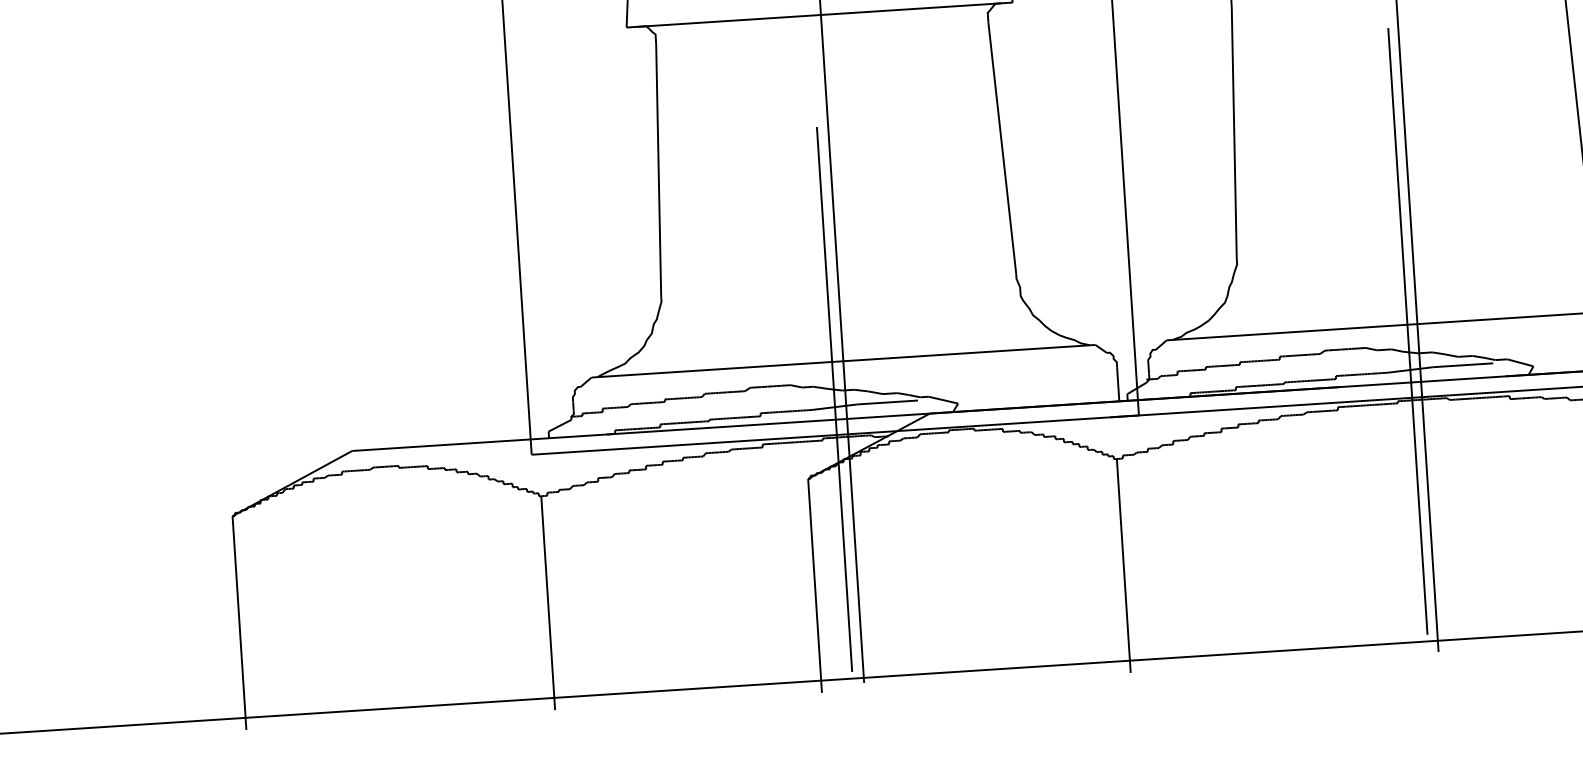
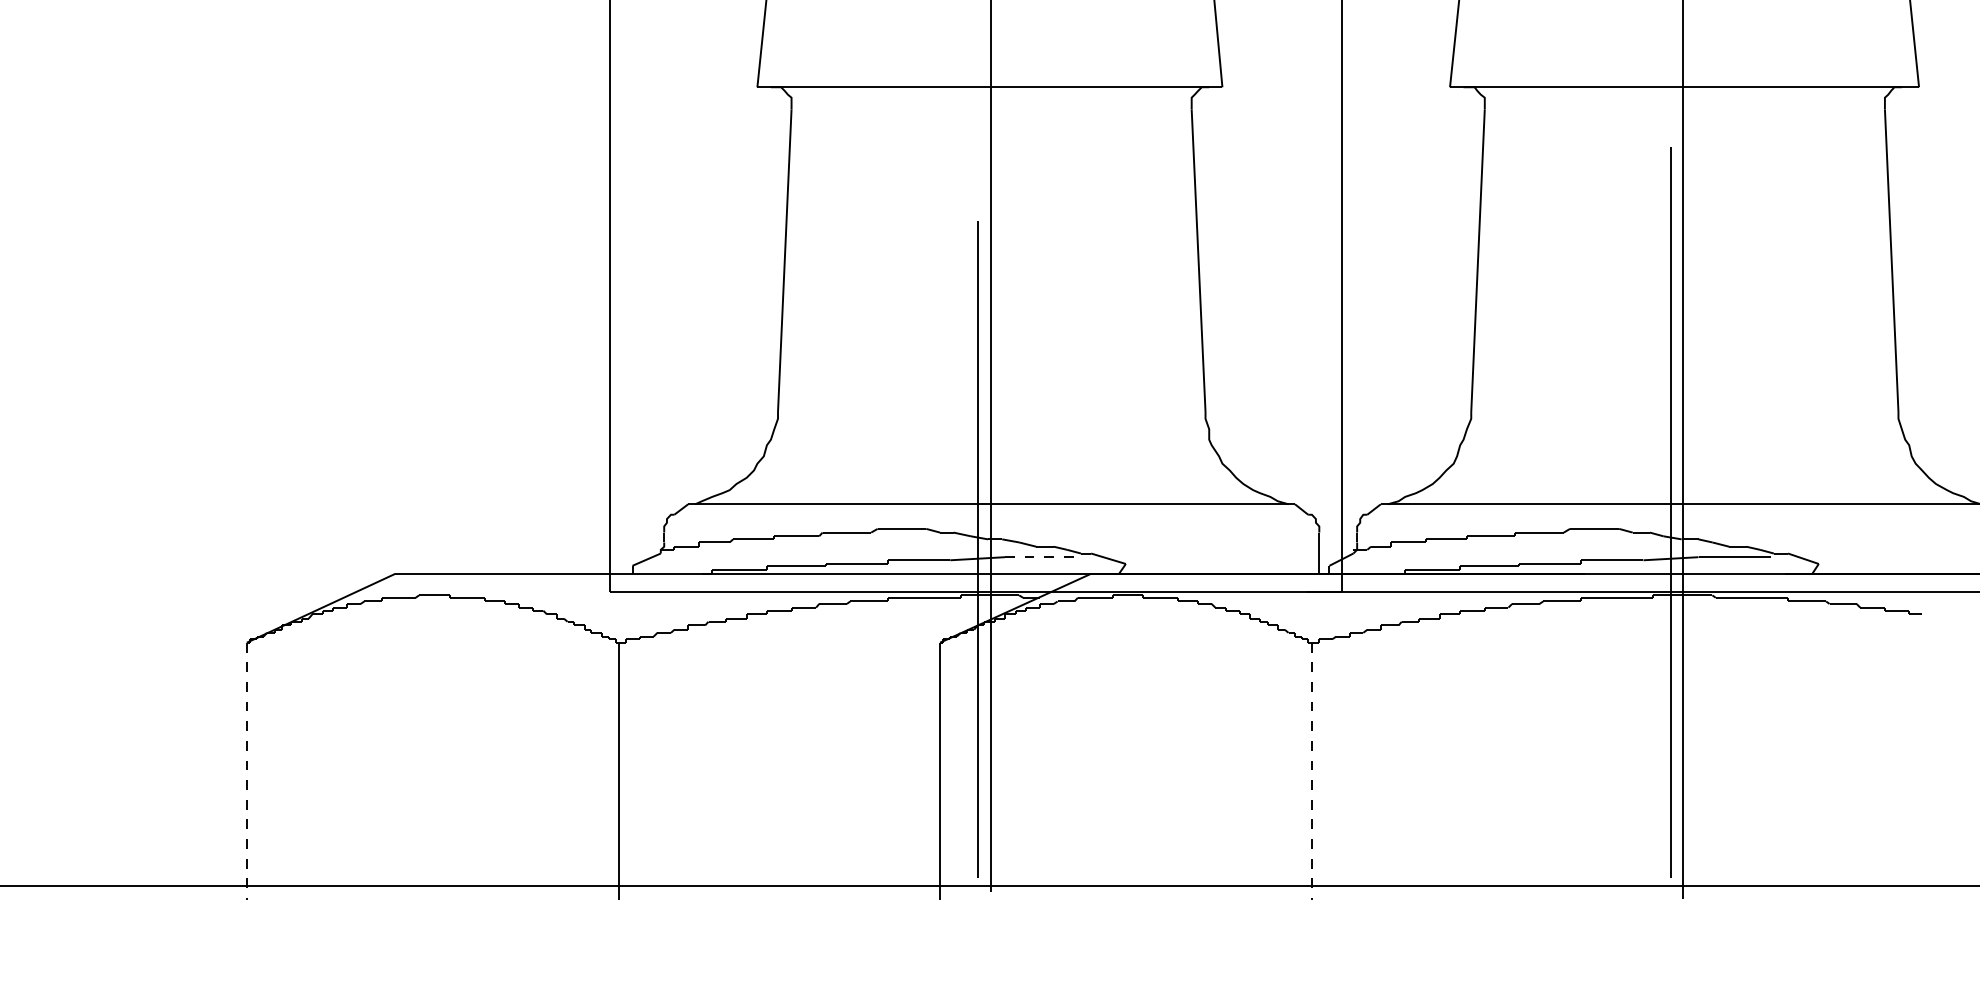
line: (887, 402) -> (1041, 557), solid -> dashed
line: (1123, 565) -> (1311, 771), solid -> dashed
line: (239, 623) -> (246, 771), solid -> dashed

